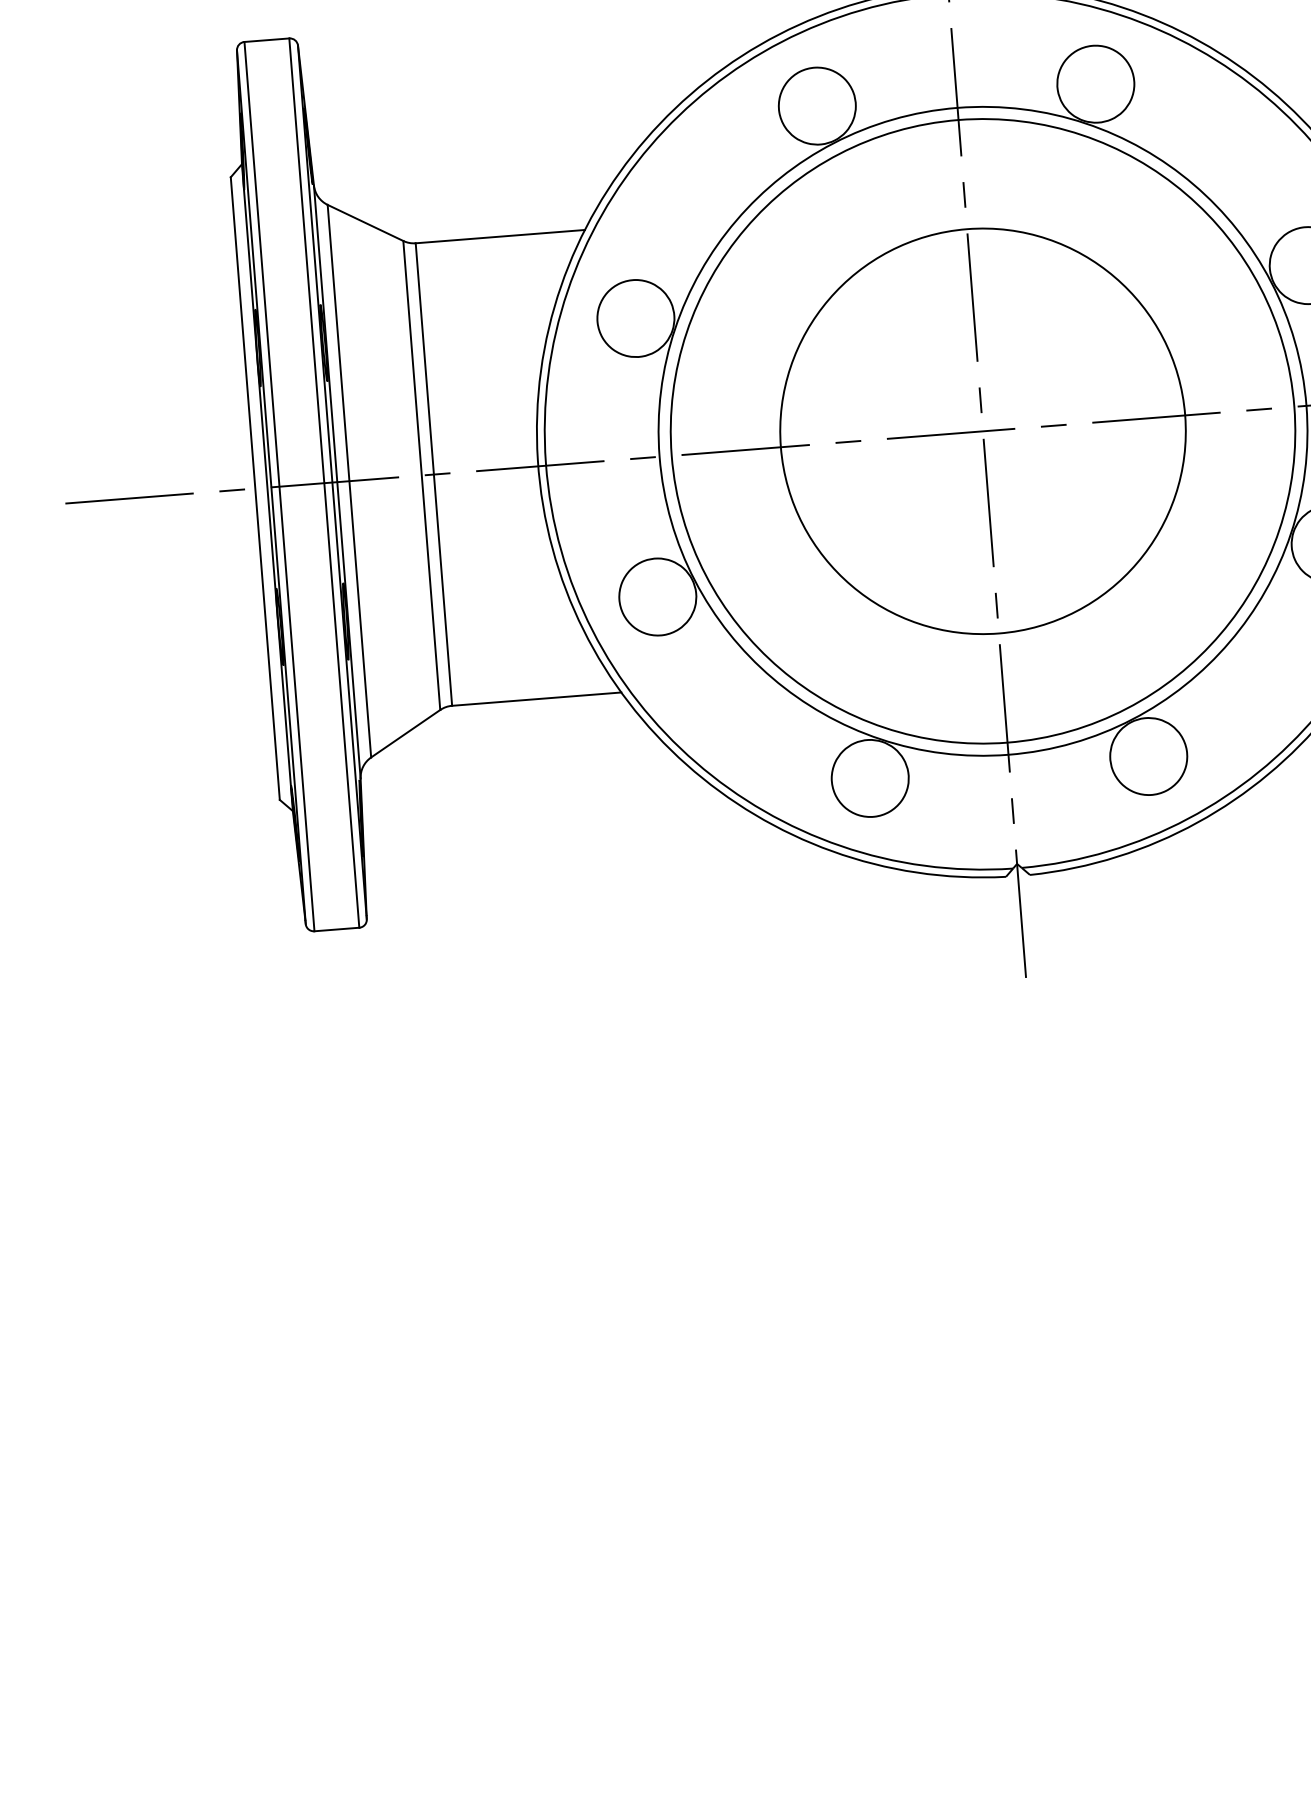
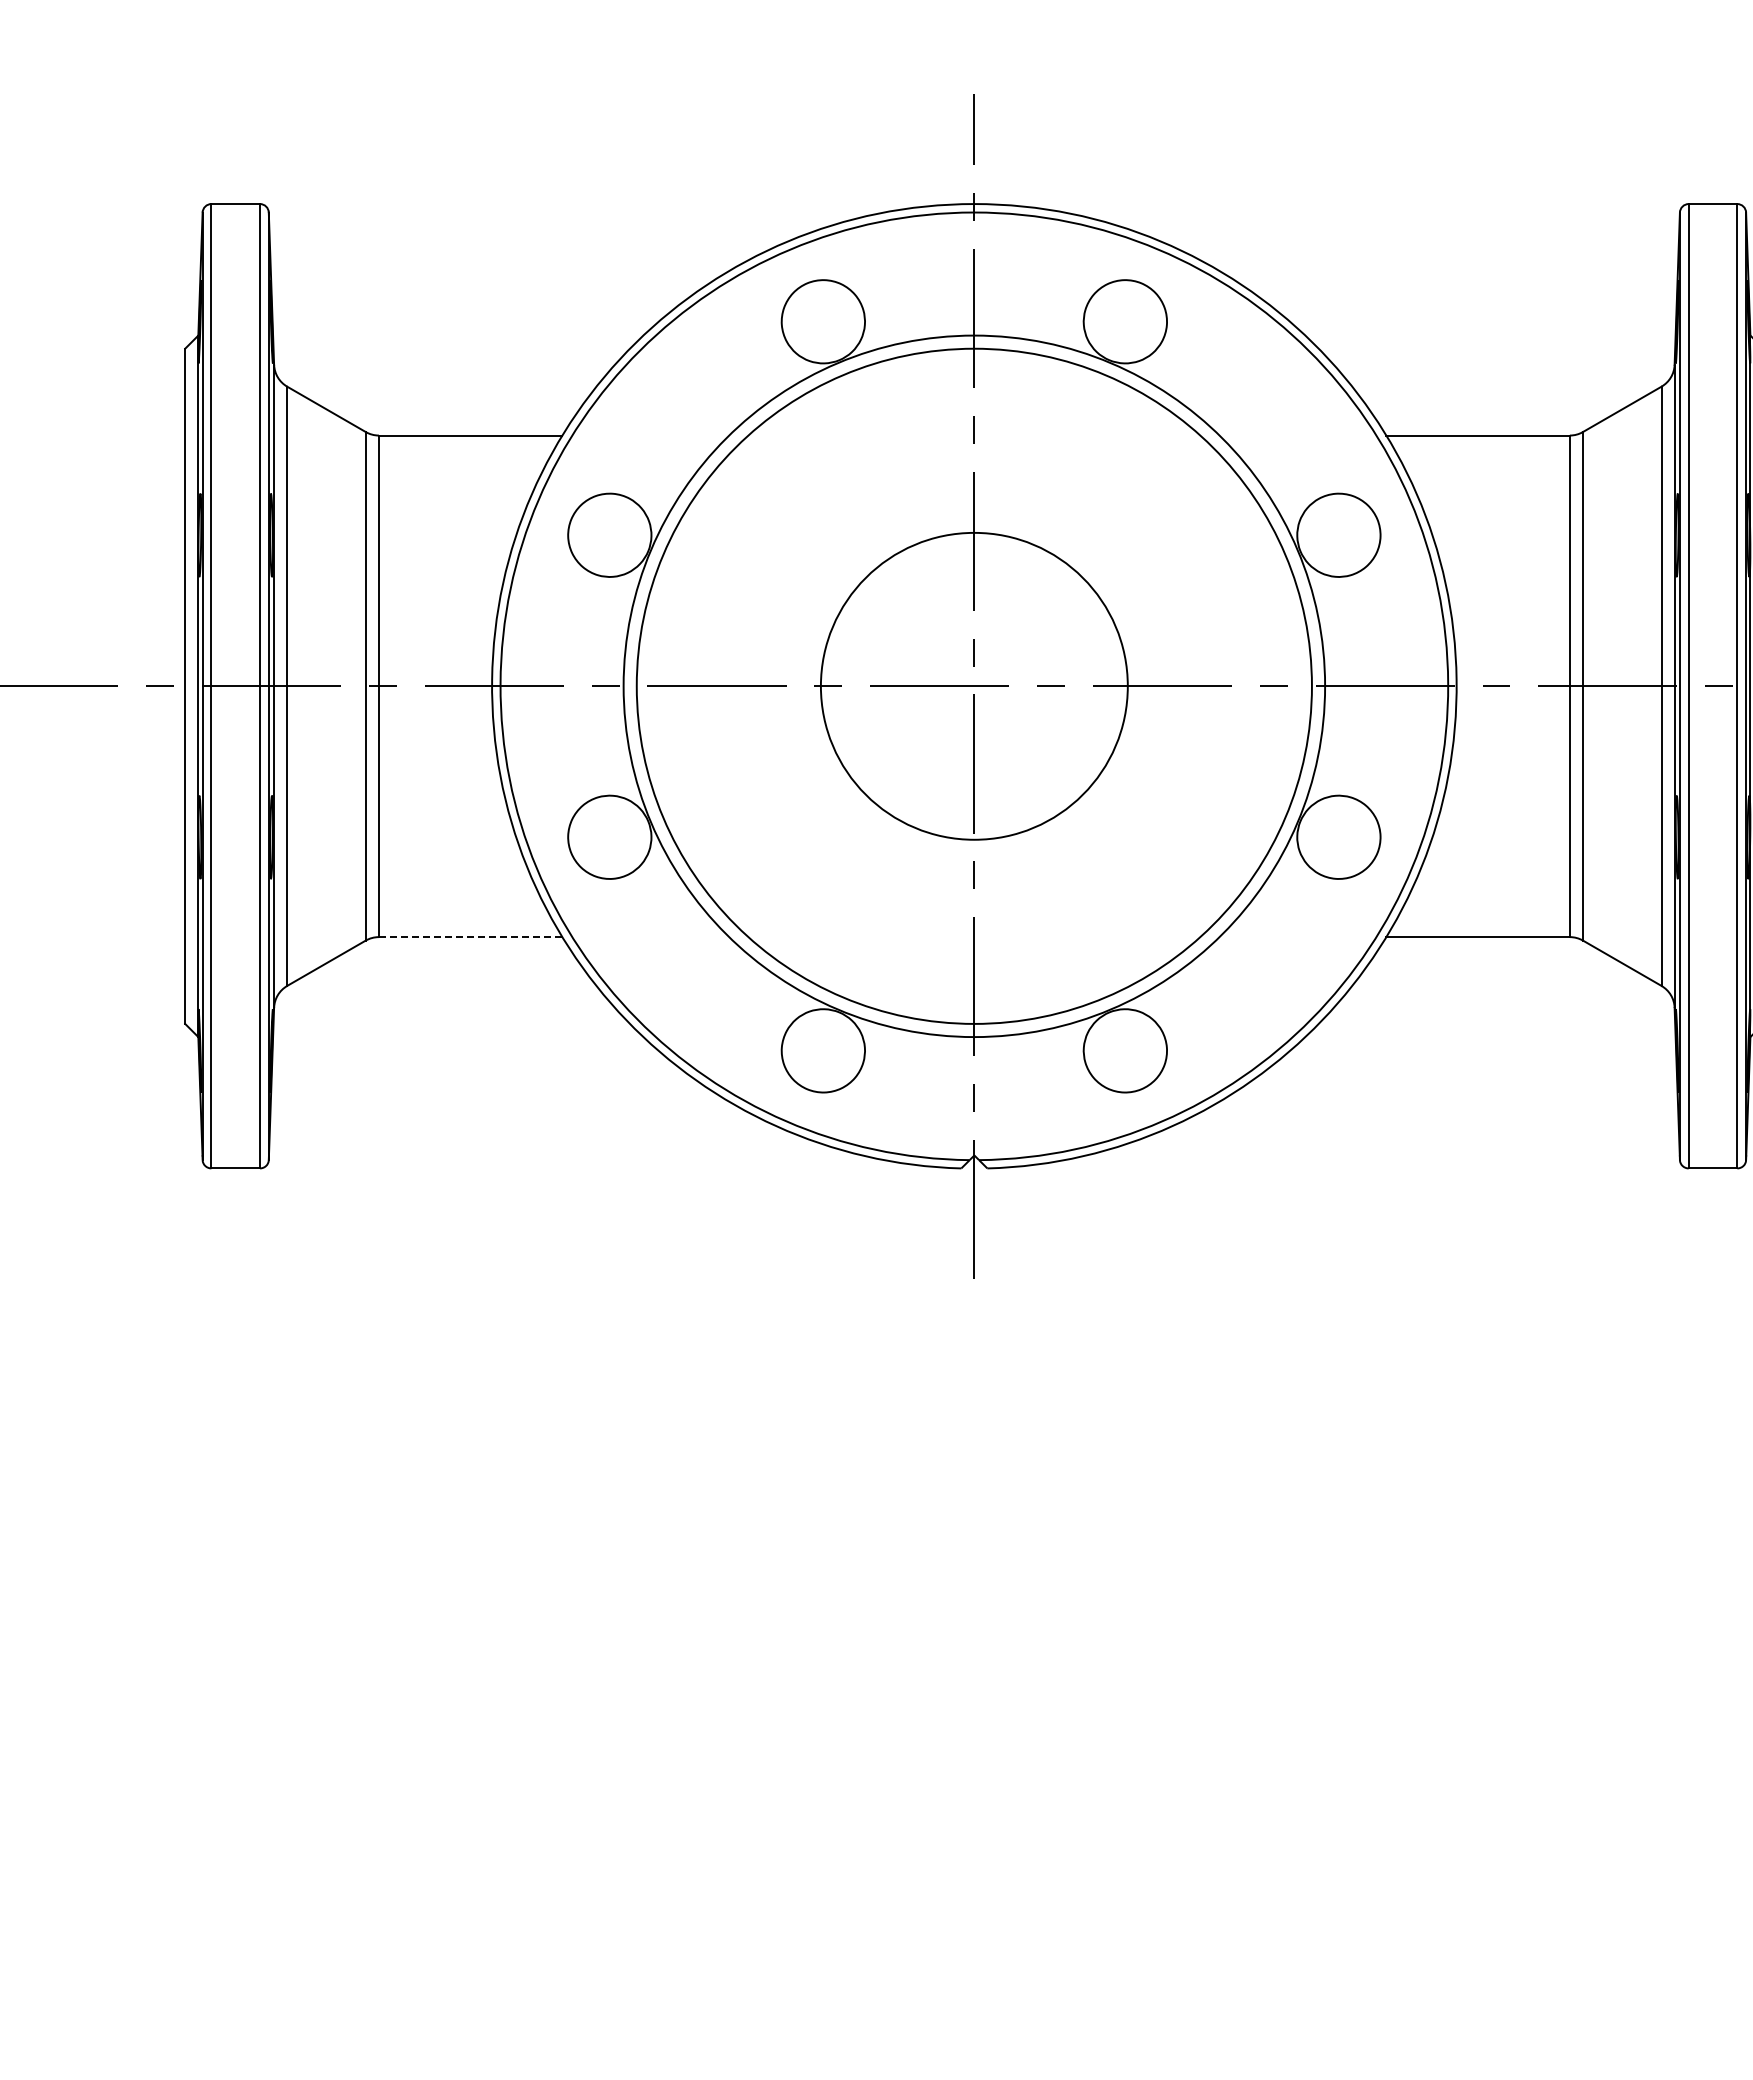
circle: (983, 431) -> (974, 686), size x0.7
line: (536, 699) -> (470, 937), solid -> dashed

